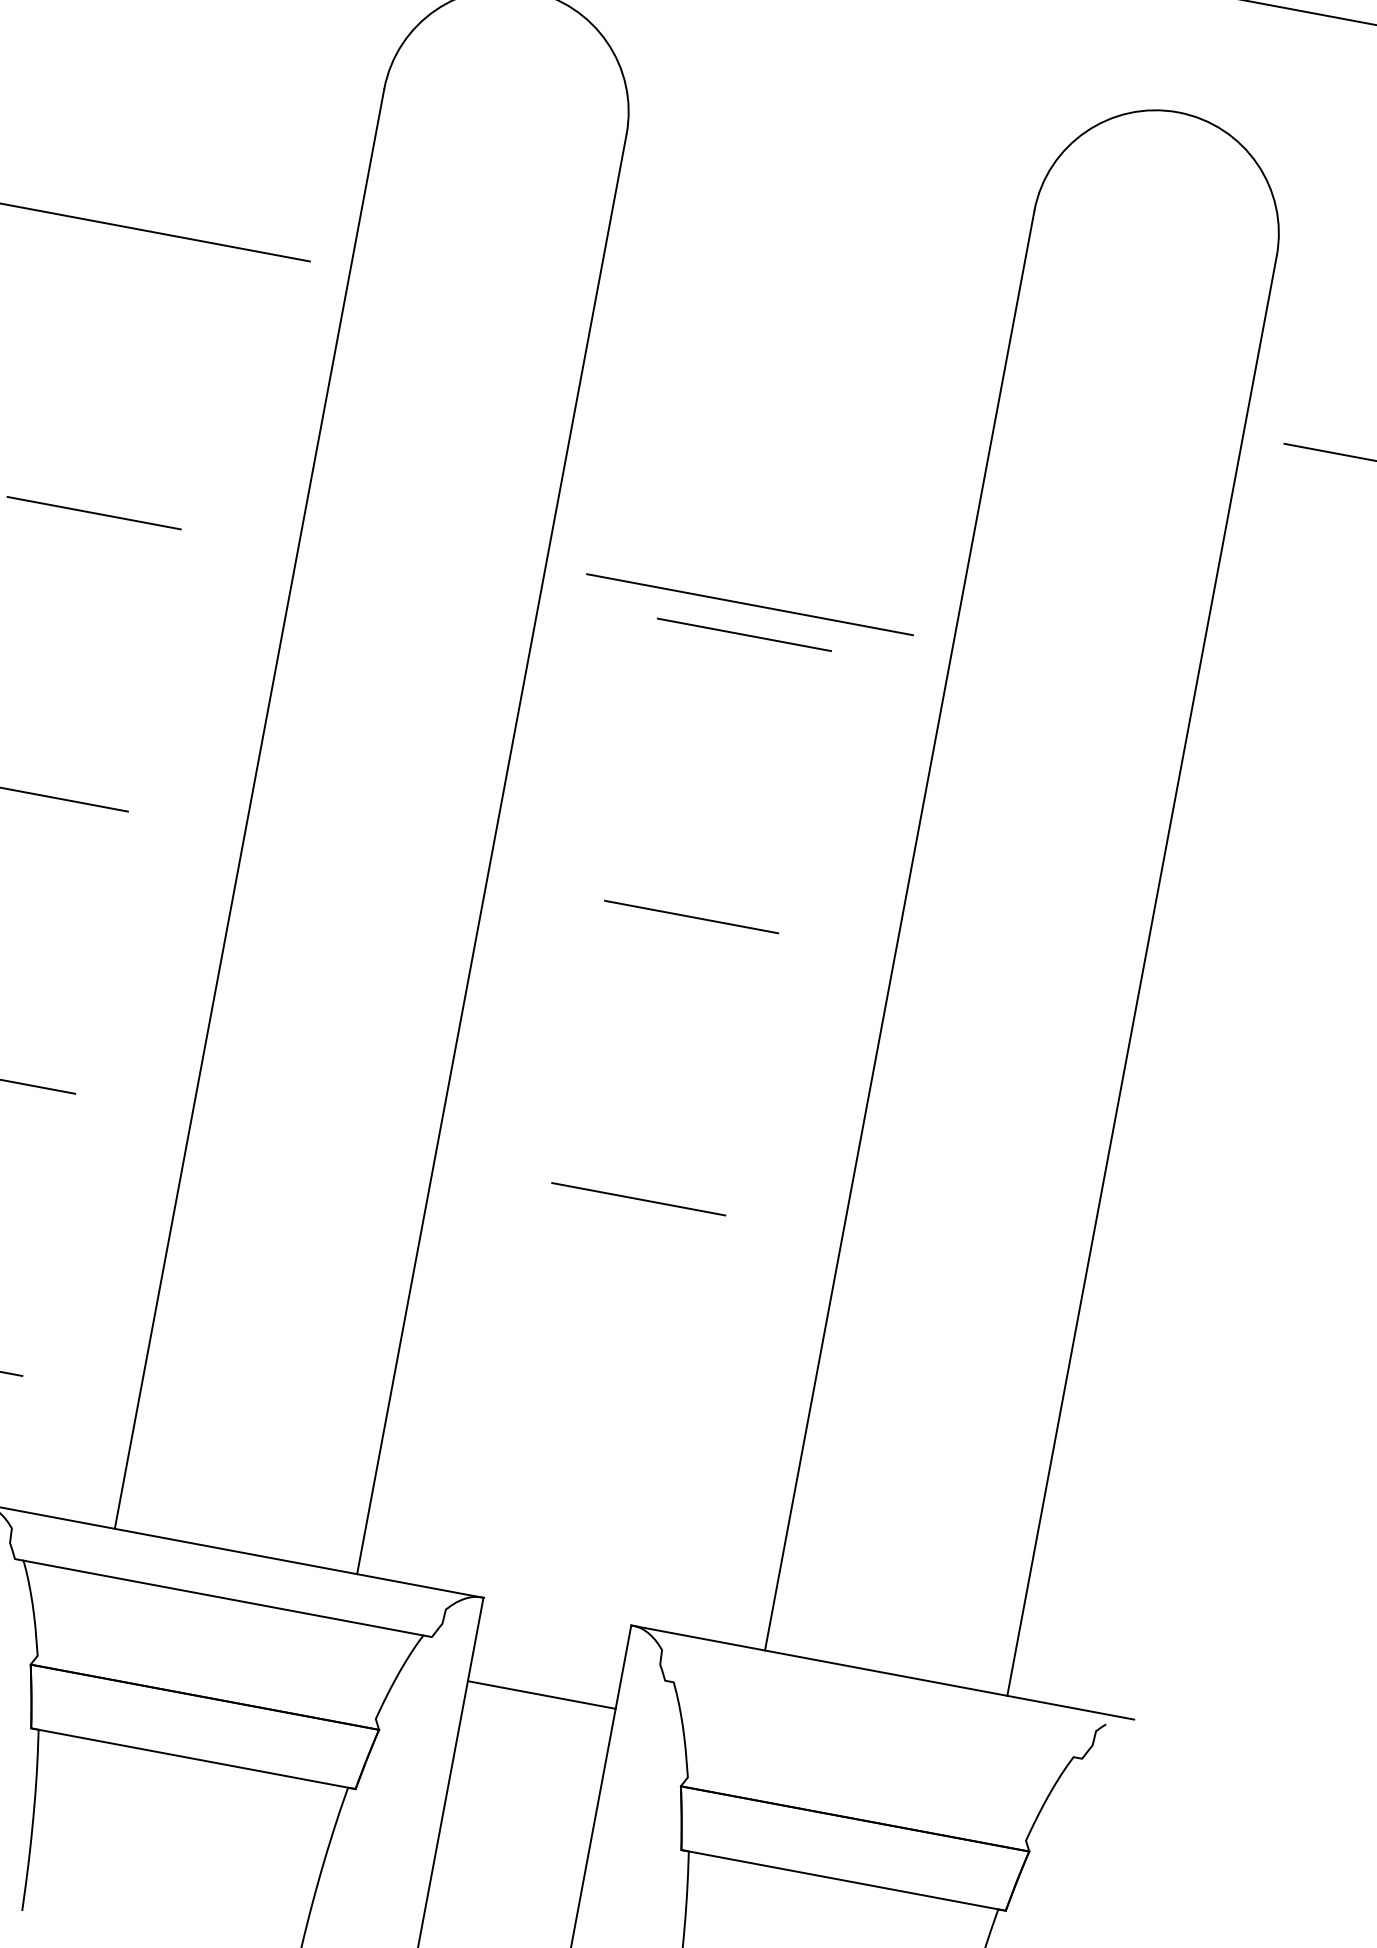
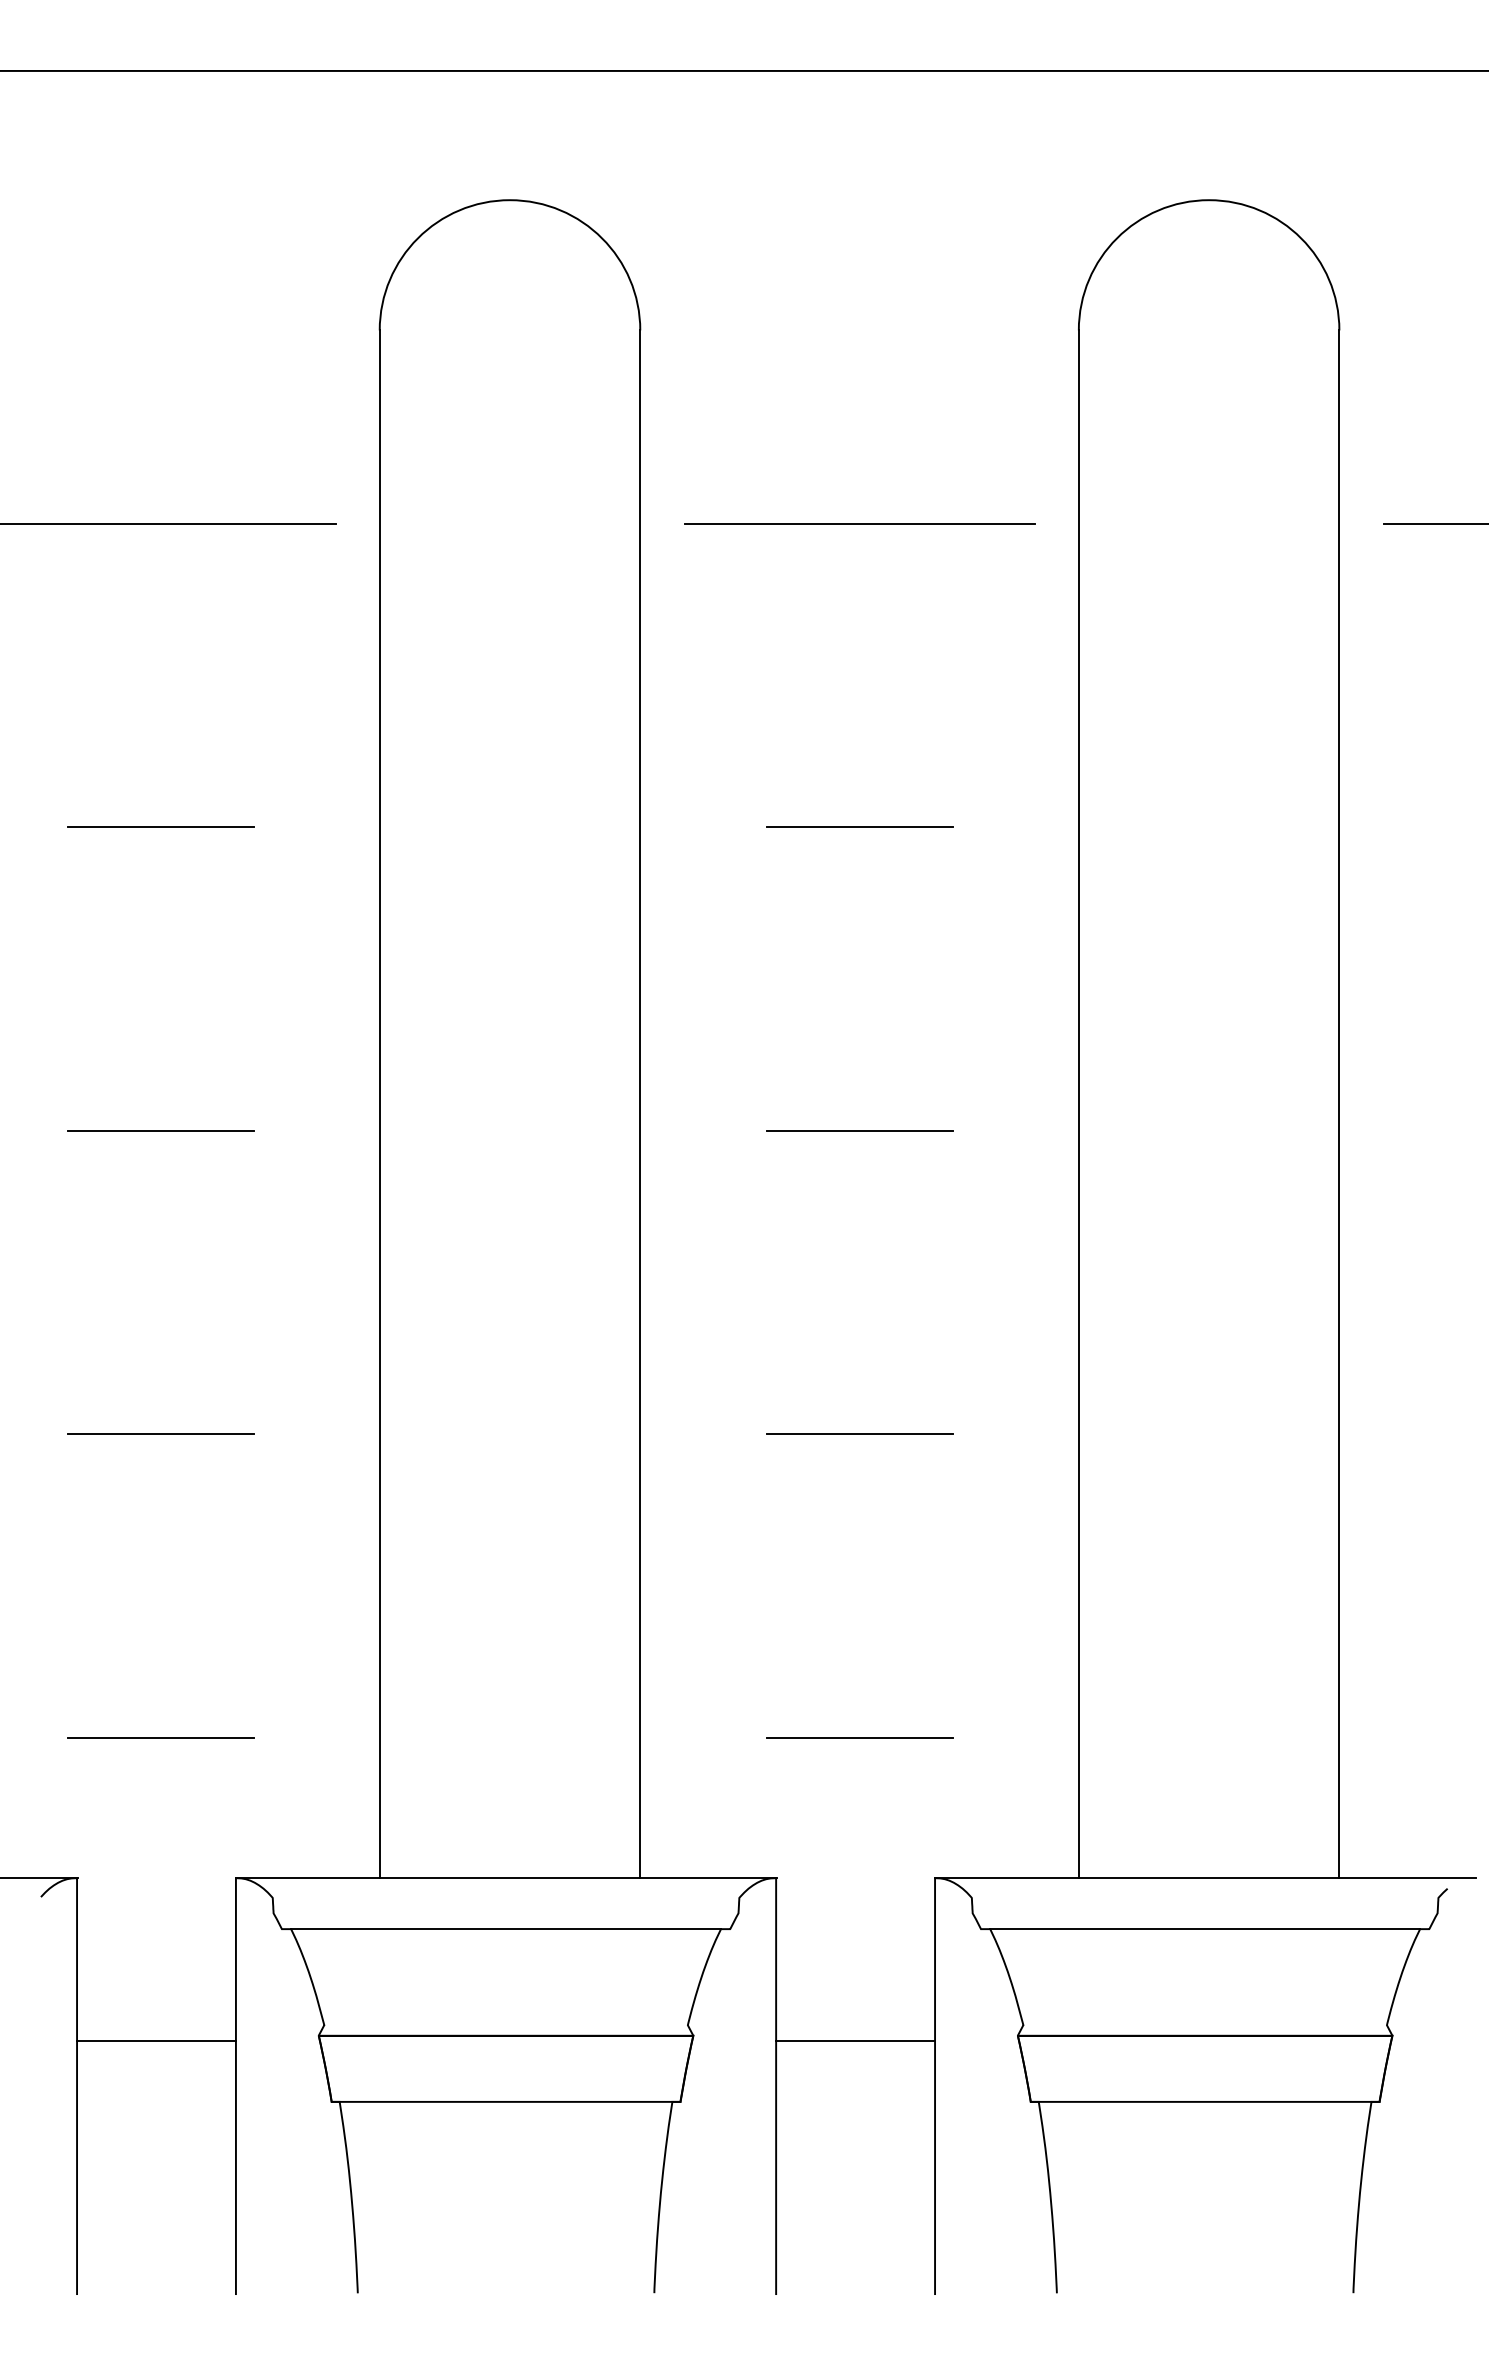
line: (749, 604) -> (859, 523), moved
line: (585, 1481) -> (859, 1737), added
line: (541, 1694) -> (855, 2040), moved
line: (872, 1719) -> (1204, 1929), added

